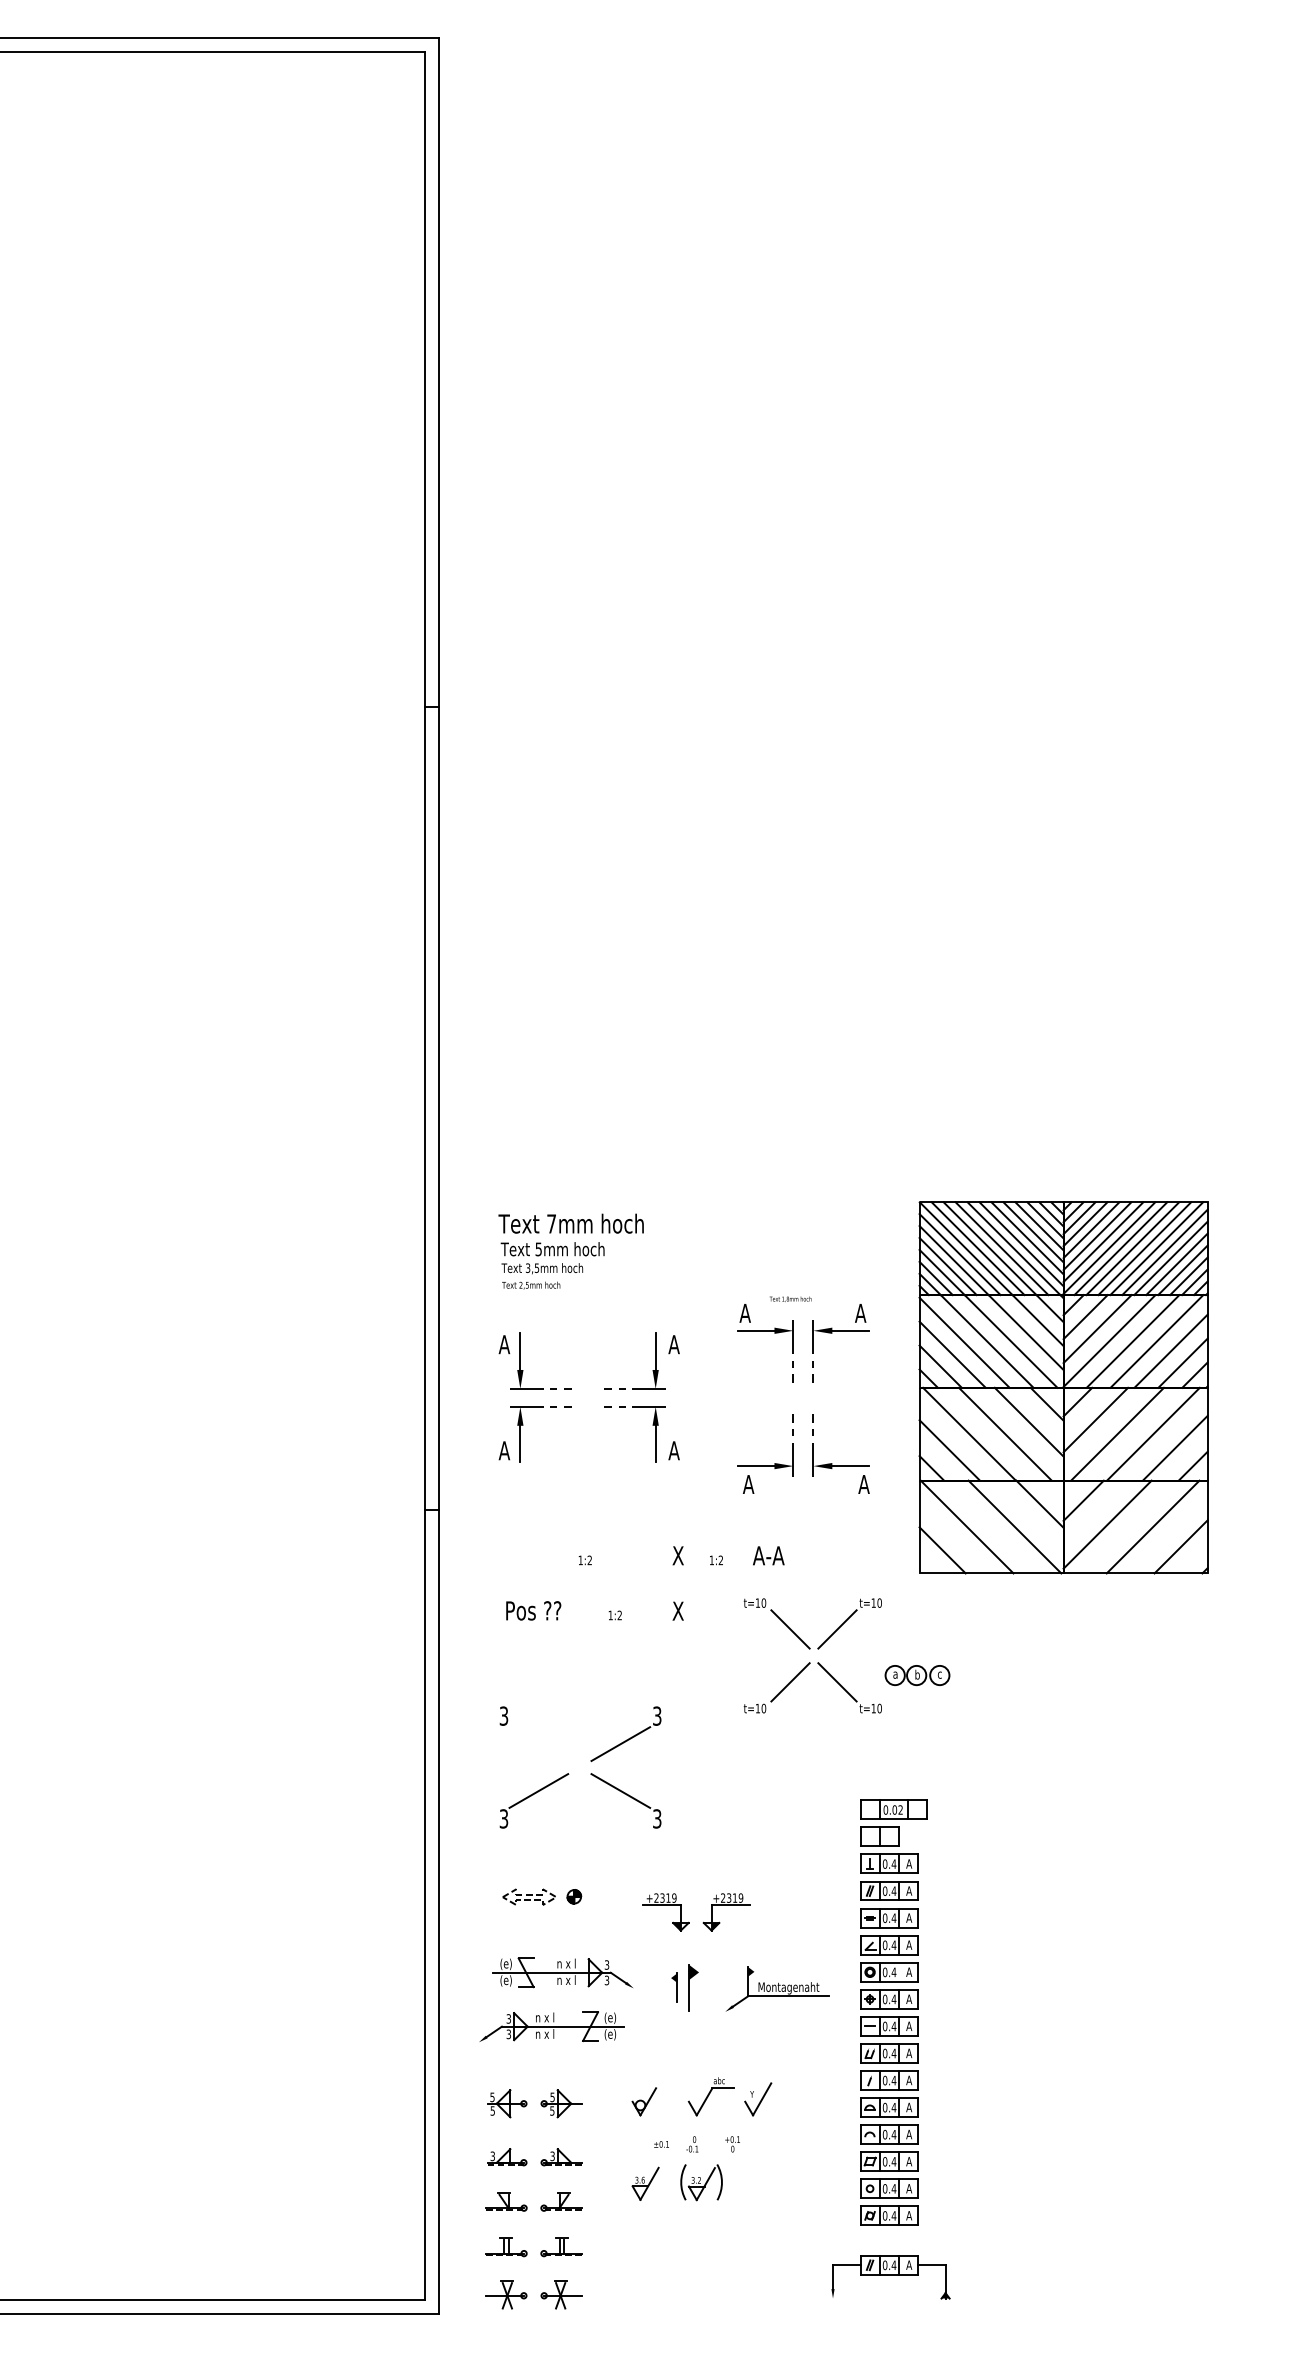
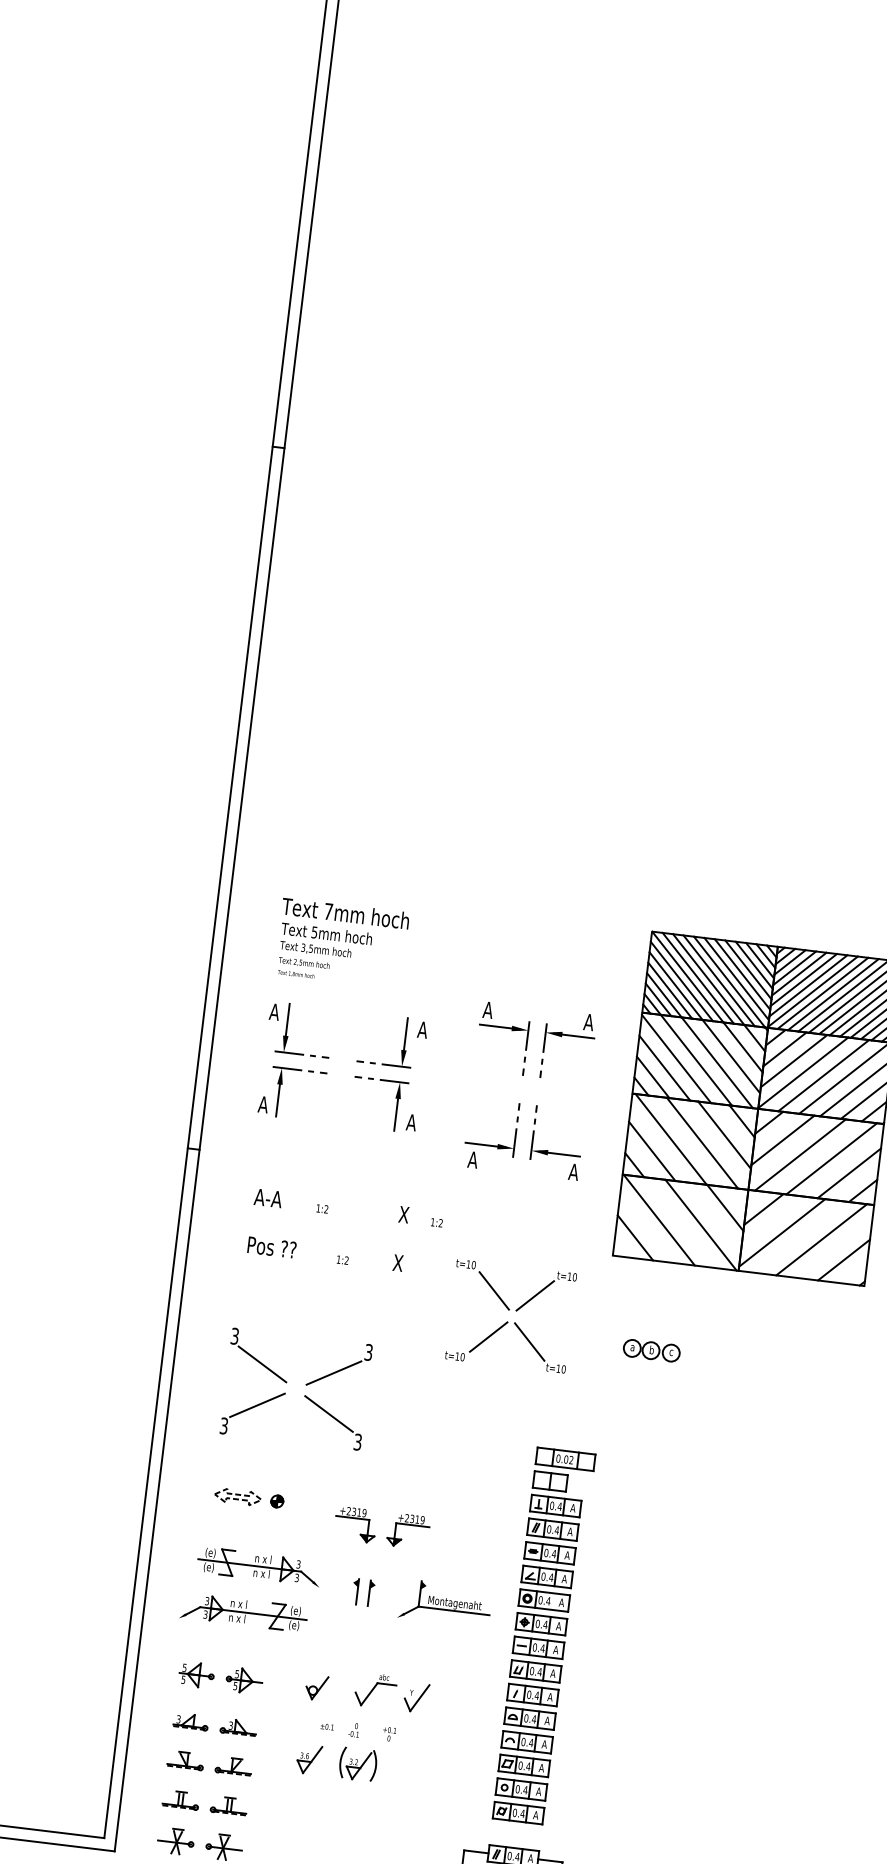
text: (790, 1298) -> (296, 973), moved
text: (768, 1555) -> (268, 1198), moved
part: (917, 1675) -> (651, 1350), moved
line: (538, 1744) -> (262, 1364), added
part: (693, 1987) -> (371, 1593), size x0.62

